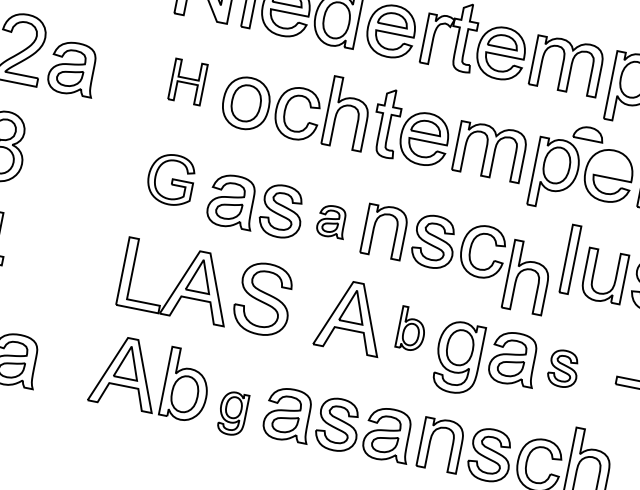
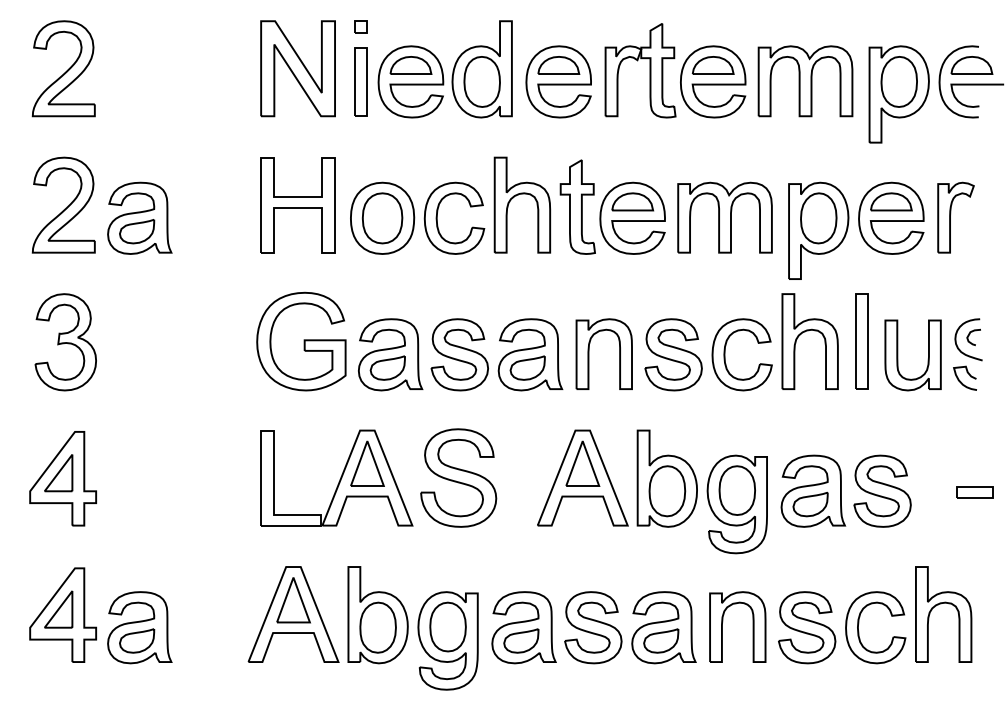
part: (187, 82) -> (297, 205), size x1.67
part: (589, 133) -> (891, 201), moved
part: (171, 179) -> (301, 341), size x1.43
part: (332, 221) -> (530, 354), size x1.67
part: (526, 270) -> (805, 332), moved
part: (411, 329) -> (666, 478), size x1.67
part: (563, 368) -> (882, 490), size x1.43
part: (232, 413) -> (447, 640), size x1.67

